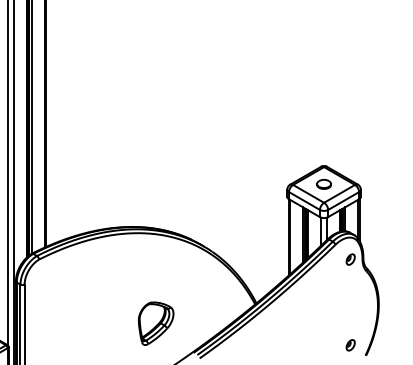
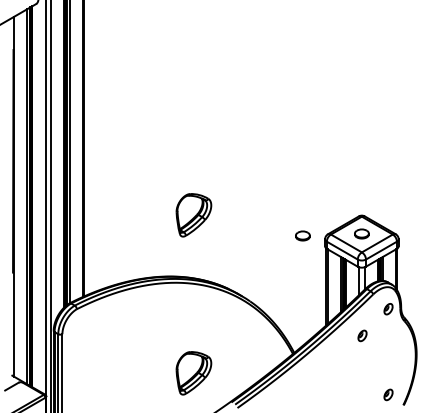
part: (155, 165) -> (193, 215), added
part: (264, 185) -> (302, 235), added
part: (324, 285) -> (362, 335), added

